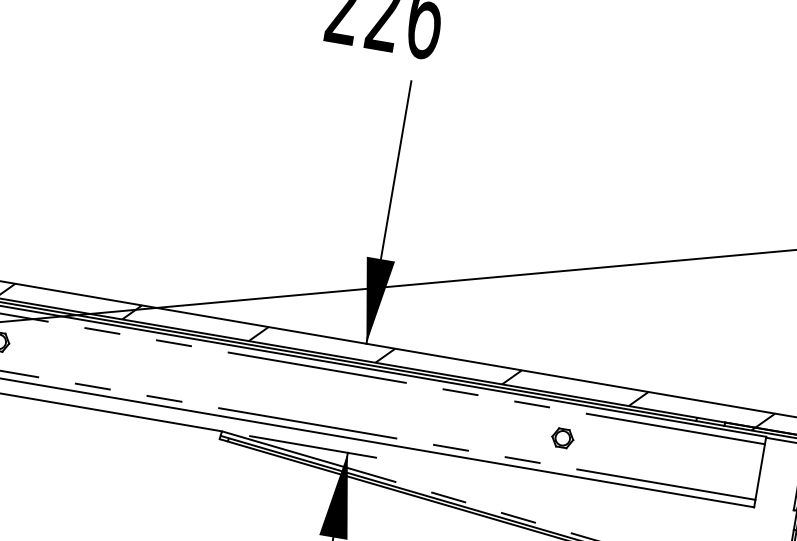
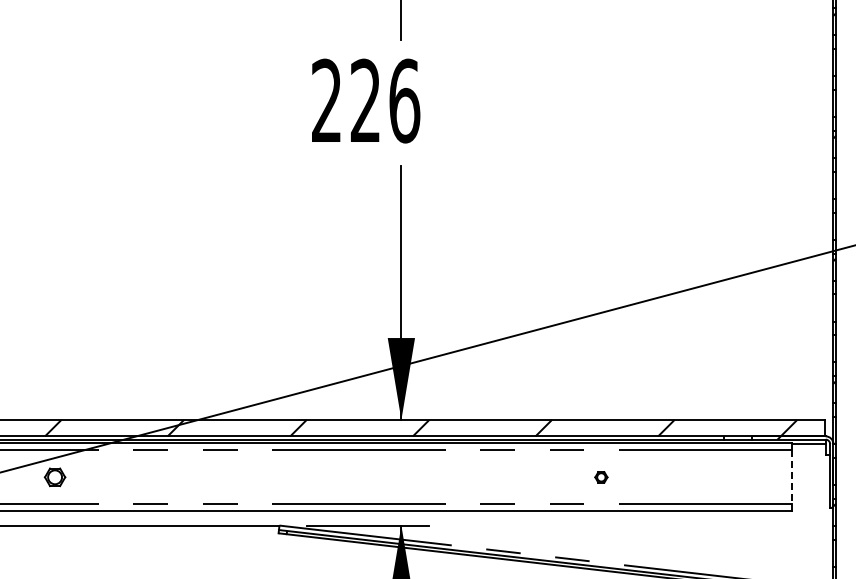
part: (562, 438) -> (601, 477), size x0.6
line: (760, 472) -> (792, 477), solid -> dashed

